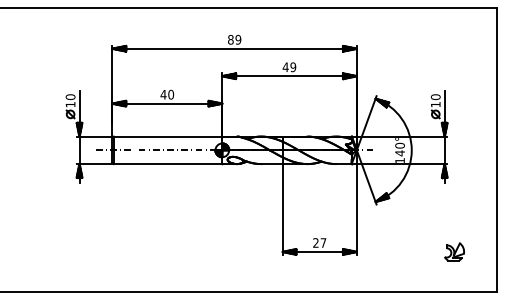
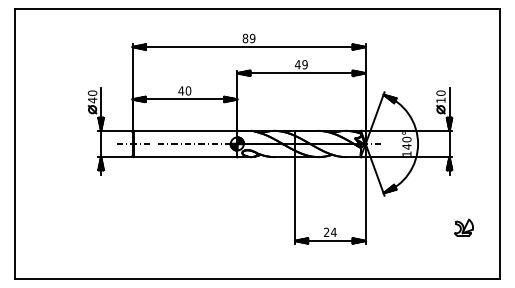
text: (70, 104) -> (92, 100), 10 -> 40
text: (323, 242) -> (333, 231), 27 -> 24
part: (454, 251) -> (463, 227), moved

